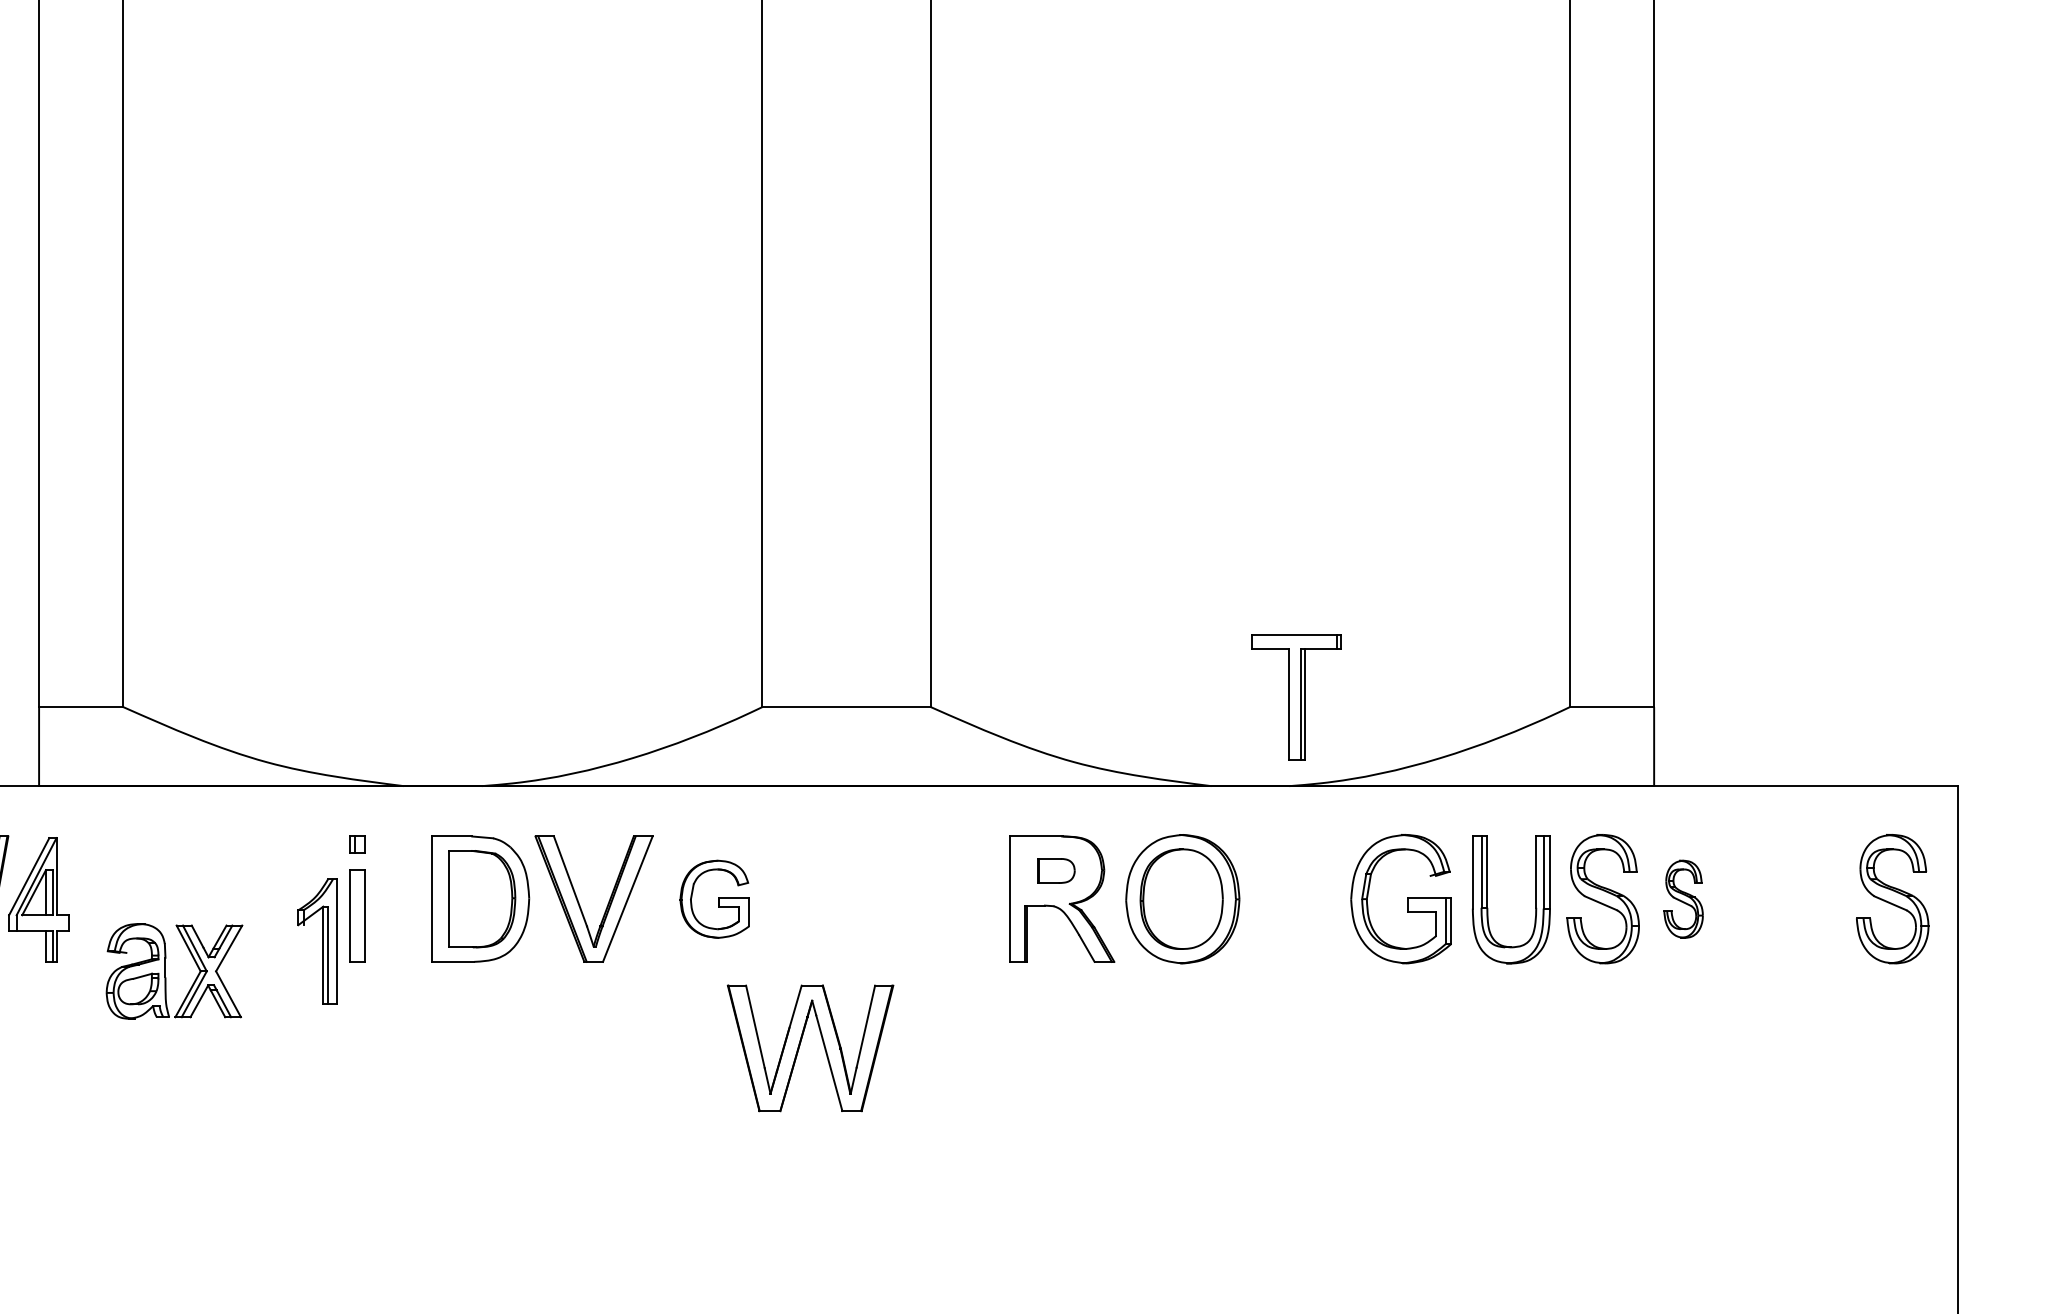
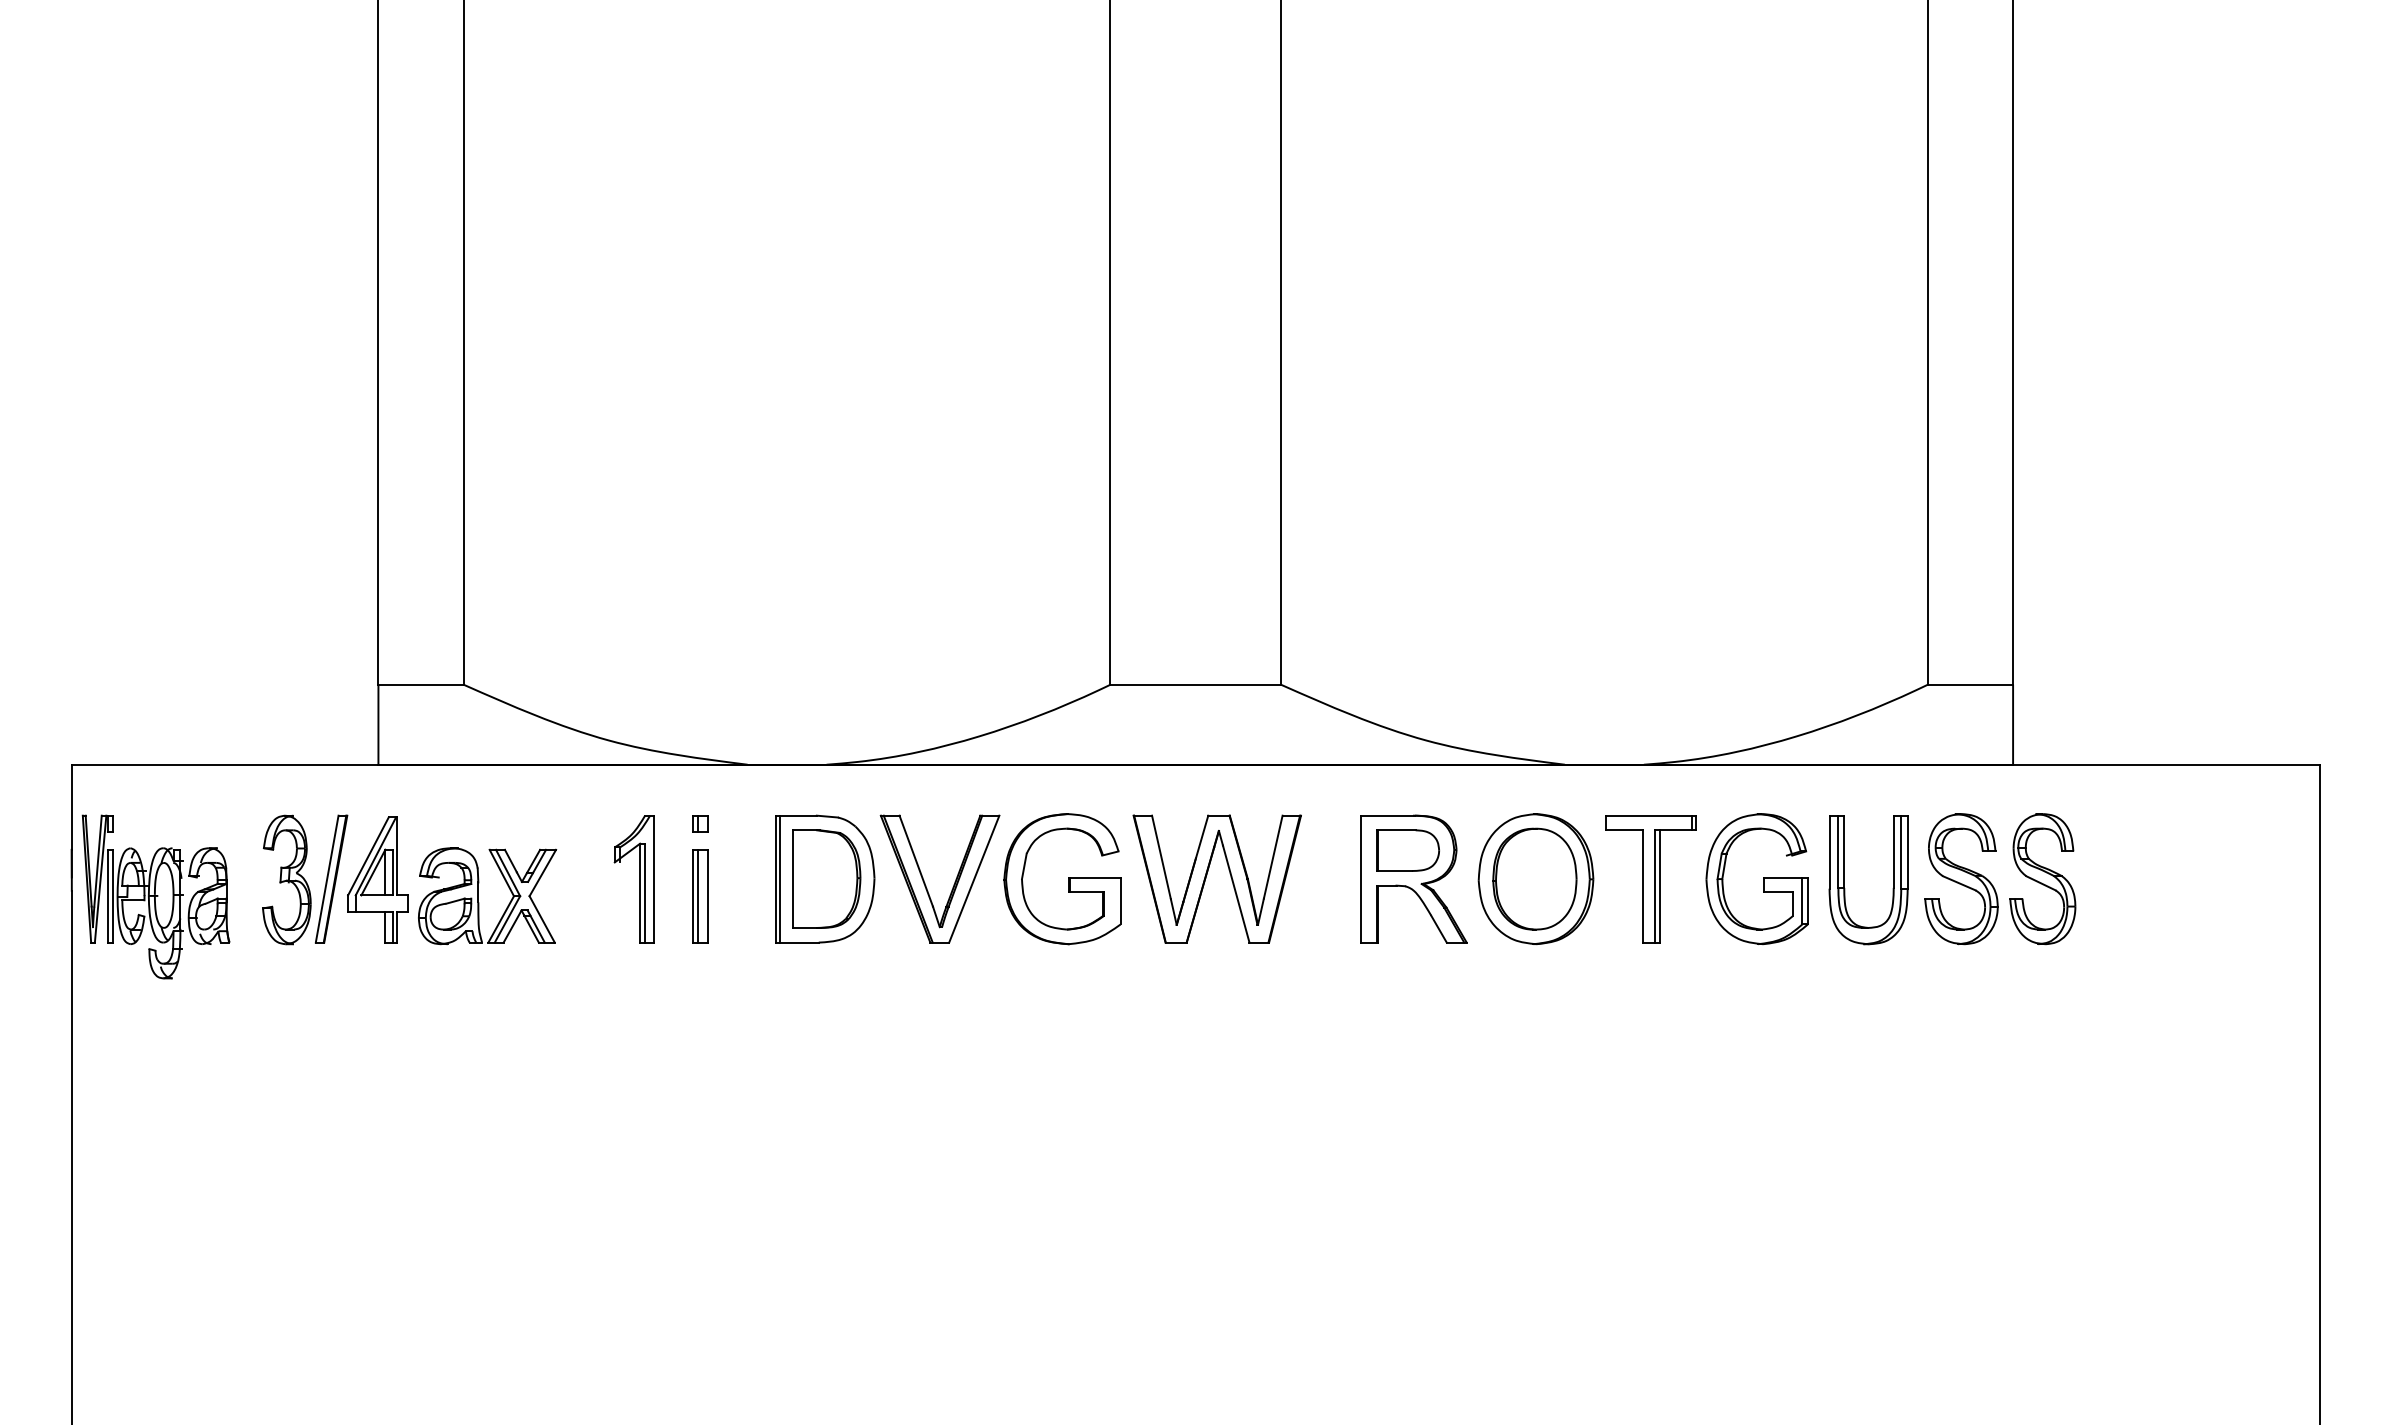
part: (1295, 697) -> (1650, 879), moved
part: (1055, 870) -> (1407, 850), size x1.67
line: (436, 898) -> (780, 878), added
part: (714, 899) -> (1062, 879), size x1.67
part: (1683, 899) -> (2042, 879), size x1.67
part: (1892, 899) -> (2254, 879), removed
line: (354, 915) -> (697, 895), added
part: (316, 942) -> (633, 879), moved
part: (165, 971) -> (478, 896), moved
part: (800, 1044) -> (1207, 875), moved

